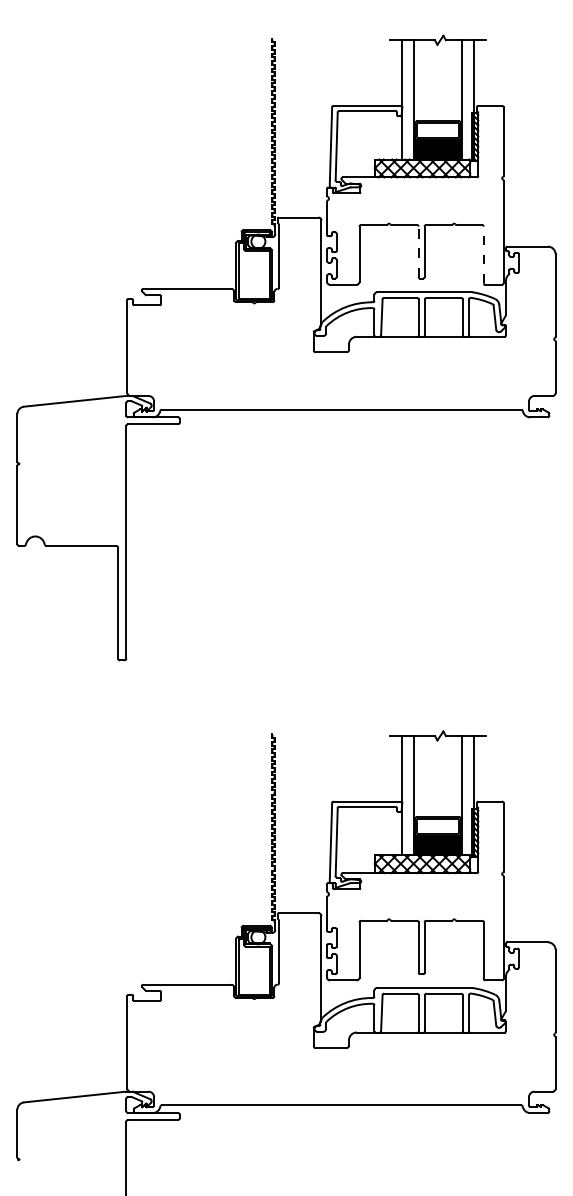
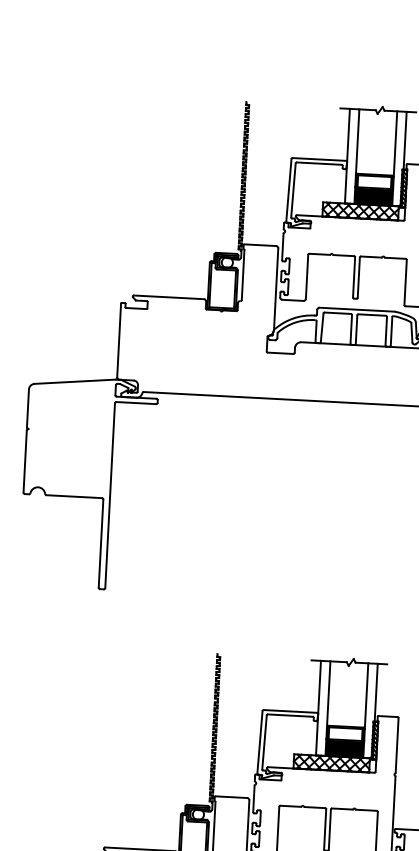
line: (418, 251) -> (353, 277), dashed -> solid
line: (483, 254) -> (405, 282), dashed -> solid

